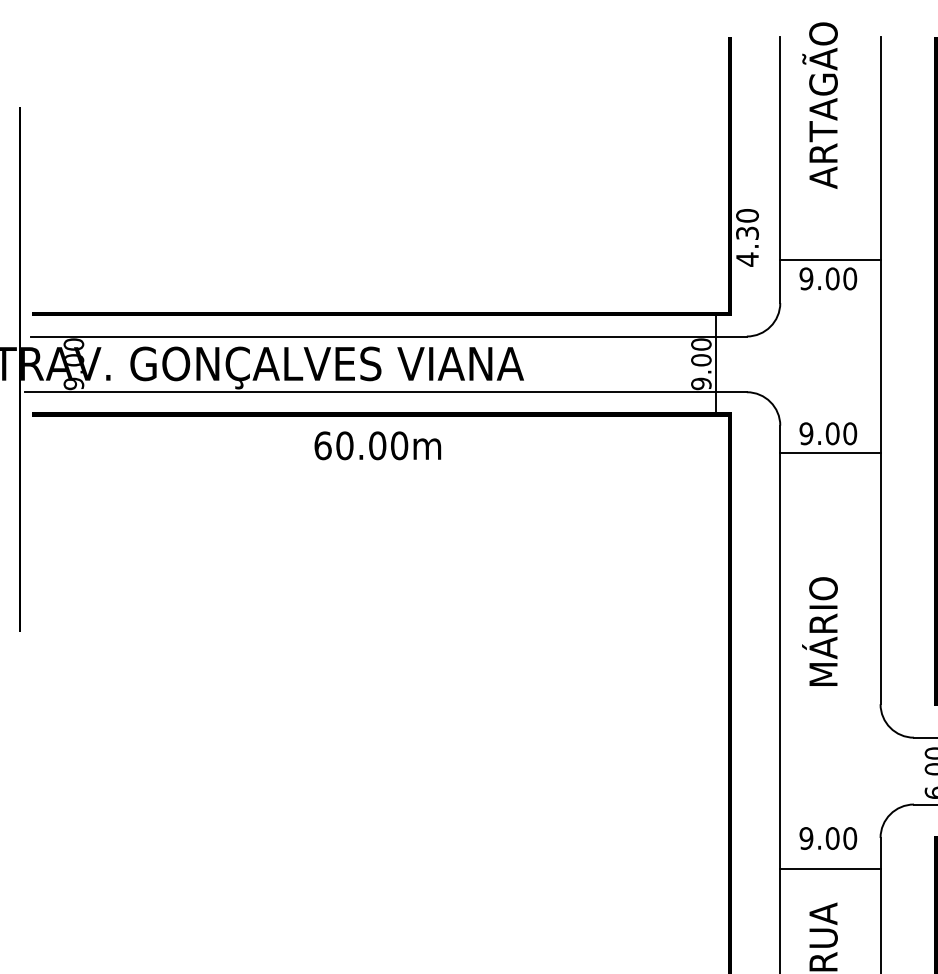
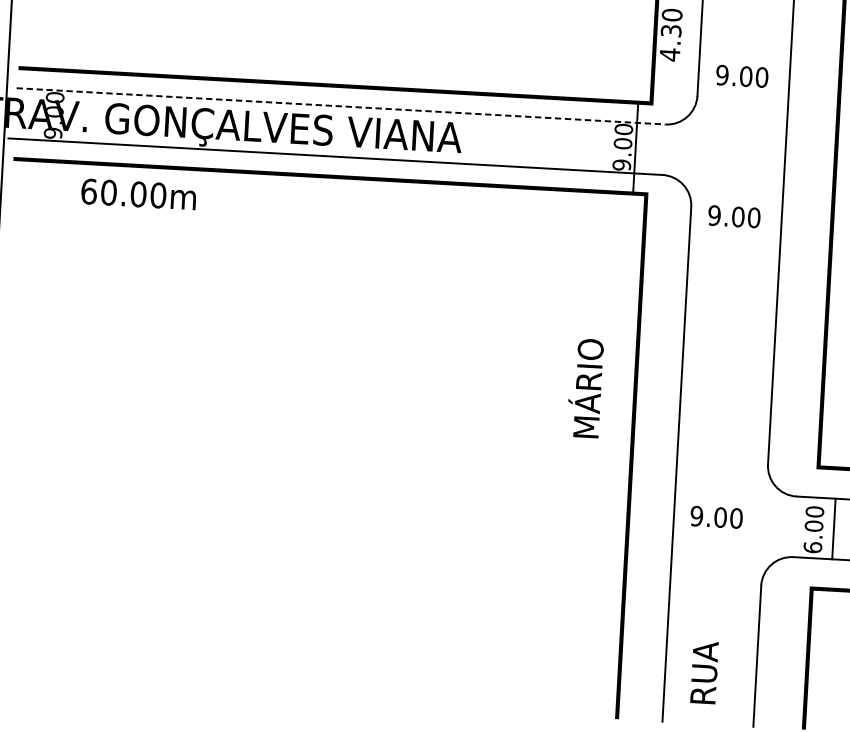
line: (830, 260) -> (745, 59), removed
line: (388, 336) -> (340, 106), solid -> dashed
text: (377, 445) -> (138, 194), moved
line: (830, 453) -> (735, 234), removed
text: (819, 631) -> (584, 388), moved
text: (828, 838) -> (716, 517), moved
line: (830, 868) -> (714, 610), removed

